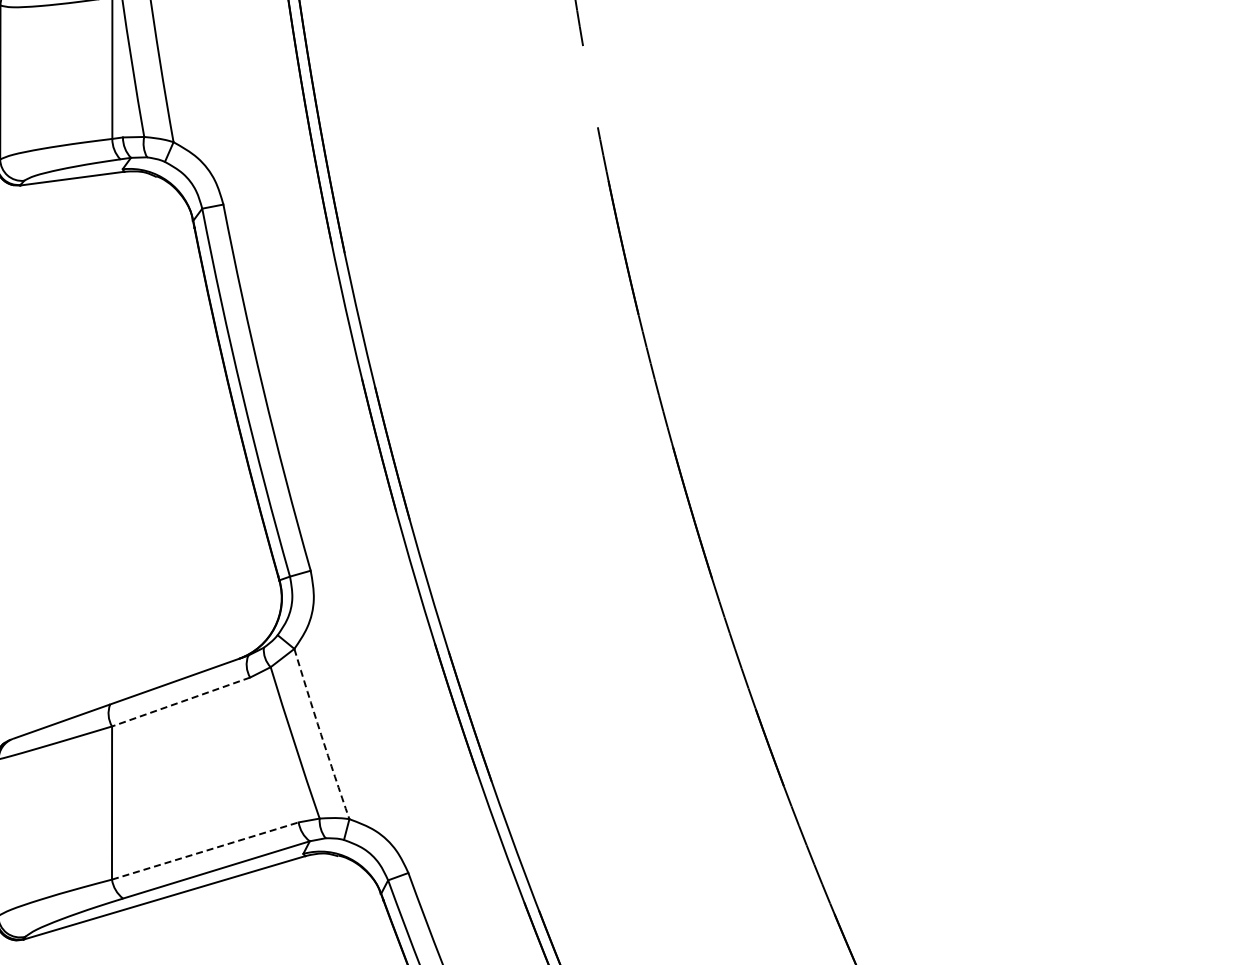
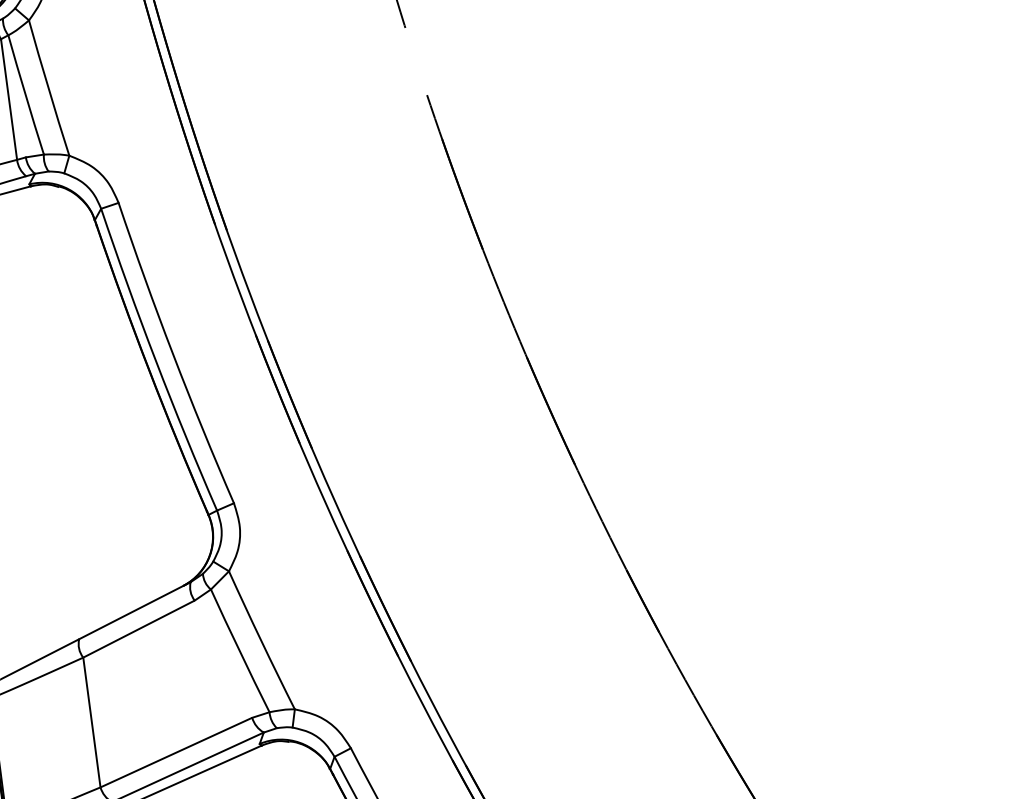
line: (181, 701) -> (139, 628), dashed -> solid
arc: (321, 734) -> (261, 640), dashed -> solid
line: (205, 851) -> (176, 753), dashed -> solid

